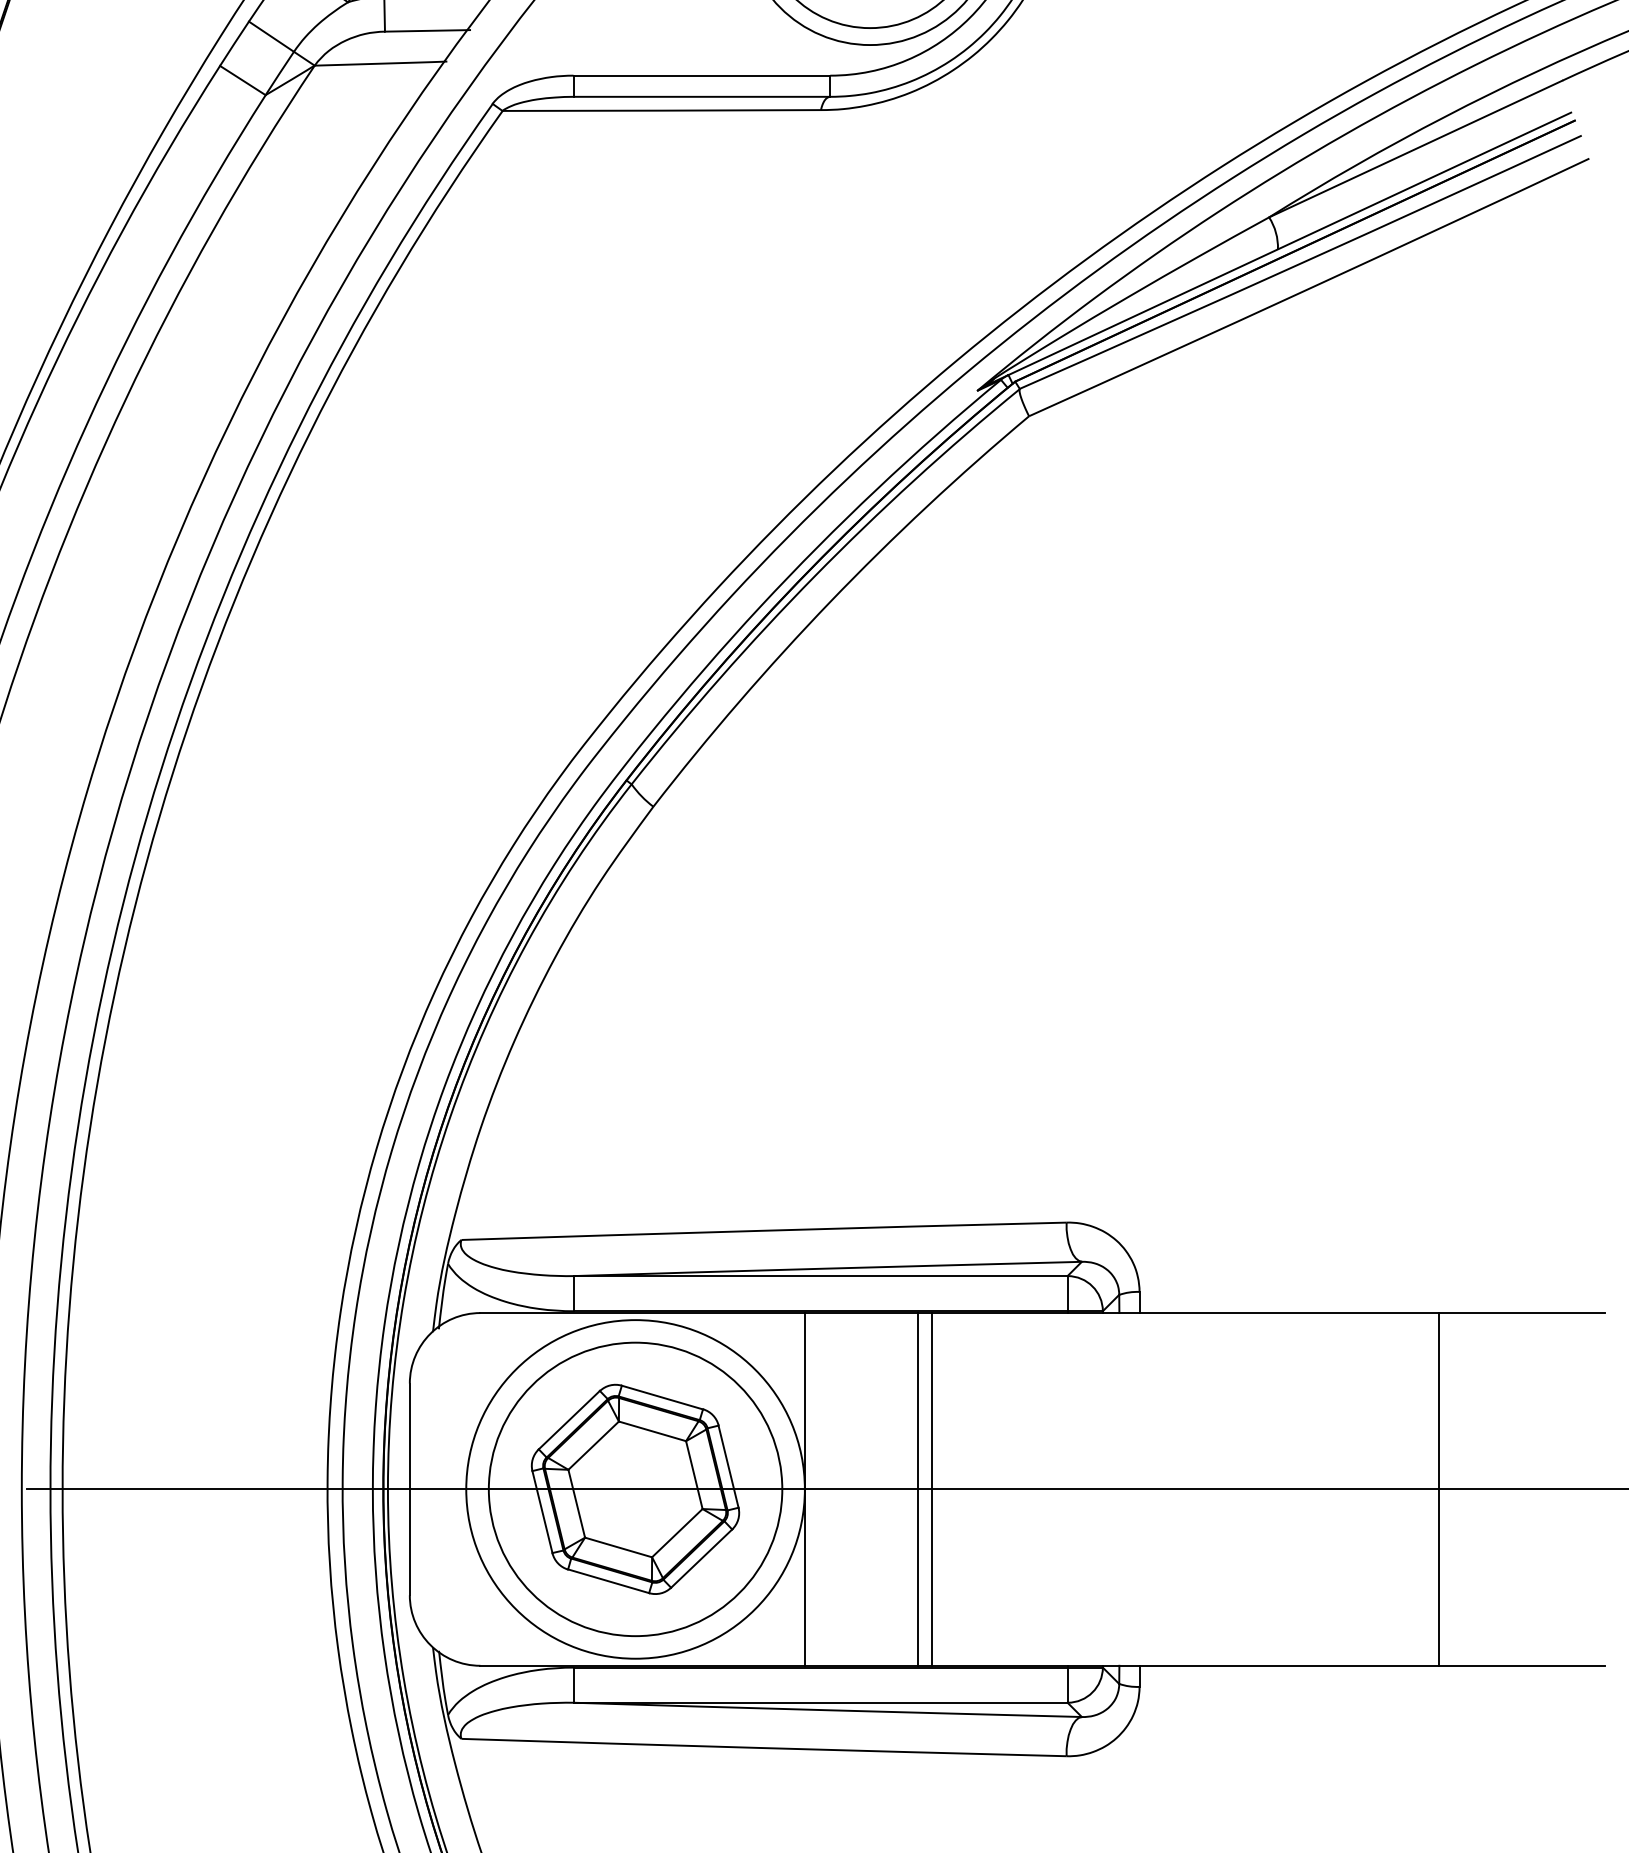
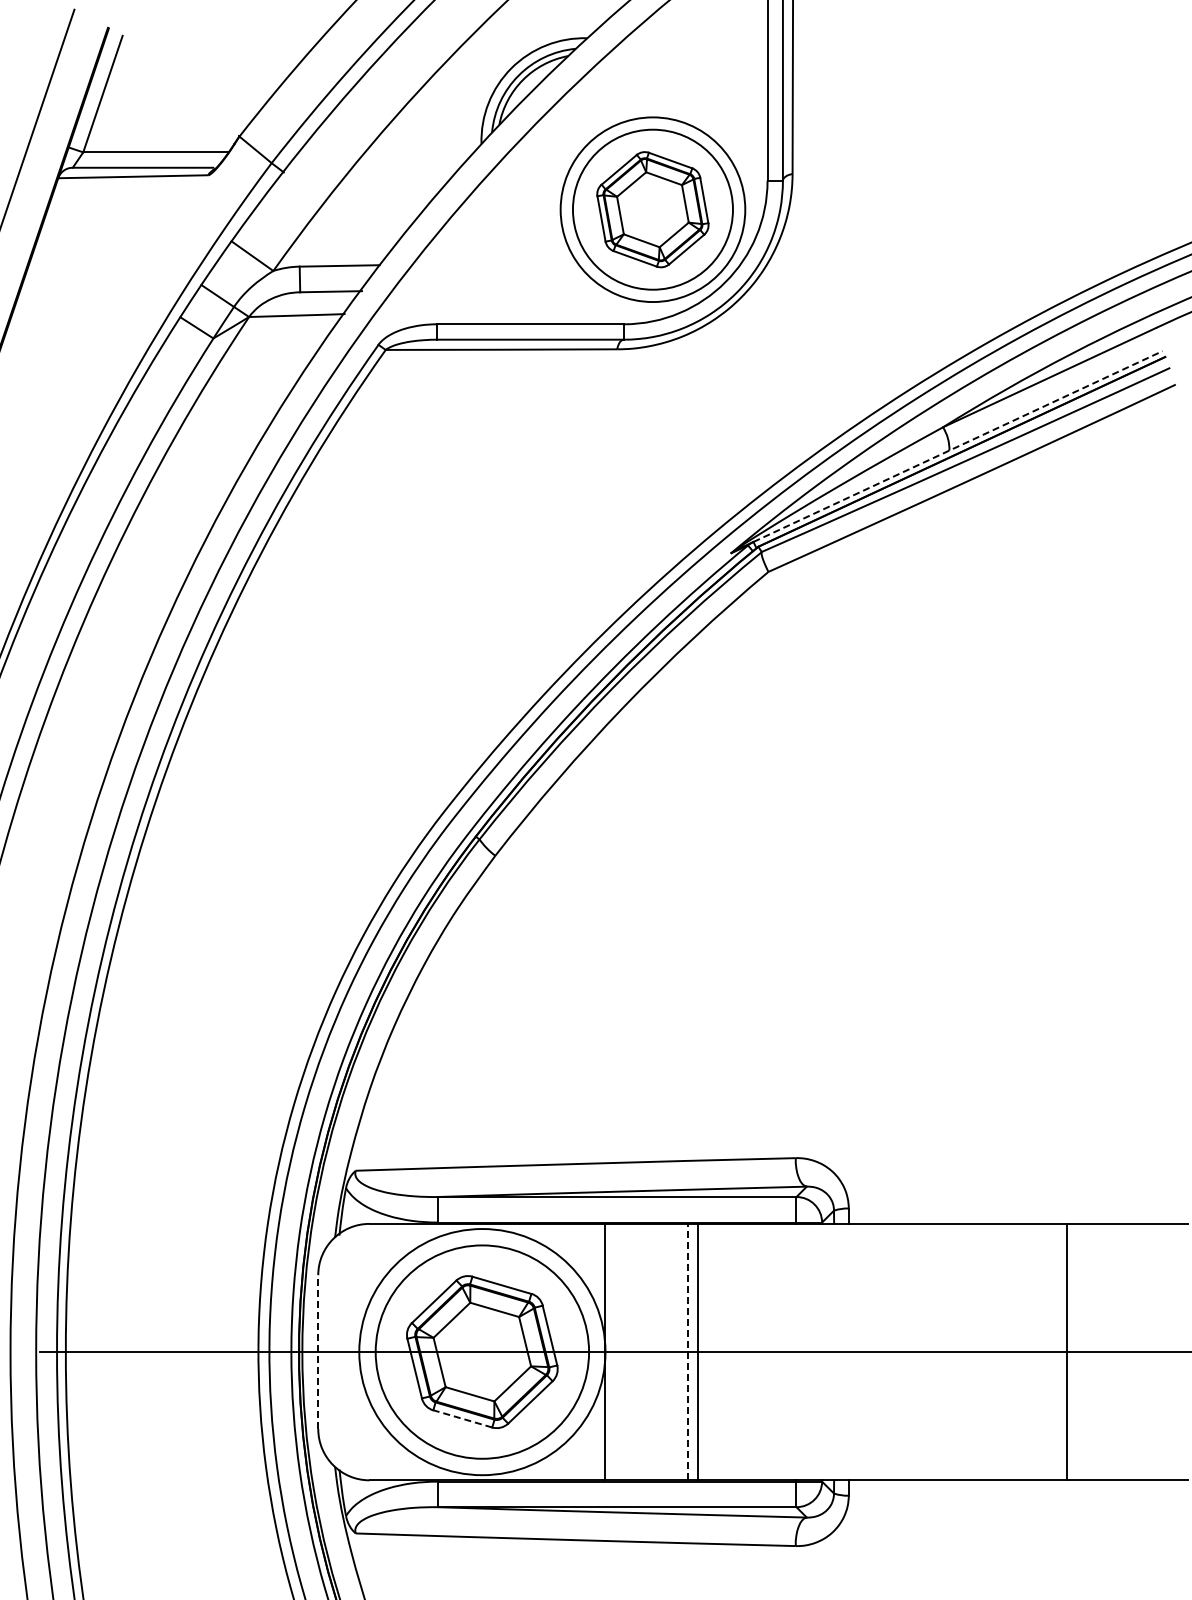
line: (1290, 243) -> (958, 446), solid -> dashed
line: (917, 1488) -> (687, 1351), solid -> dashed
line: (410, 1489) -> (318, 1352), solid -> dashed
line: (608, 1580) -> (462, 1418), solid -> dashed

